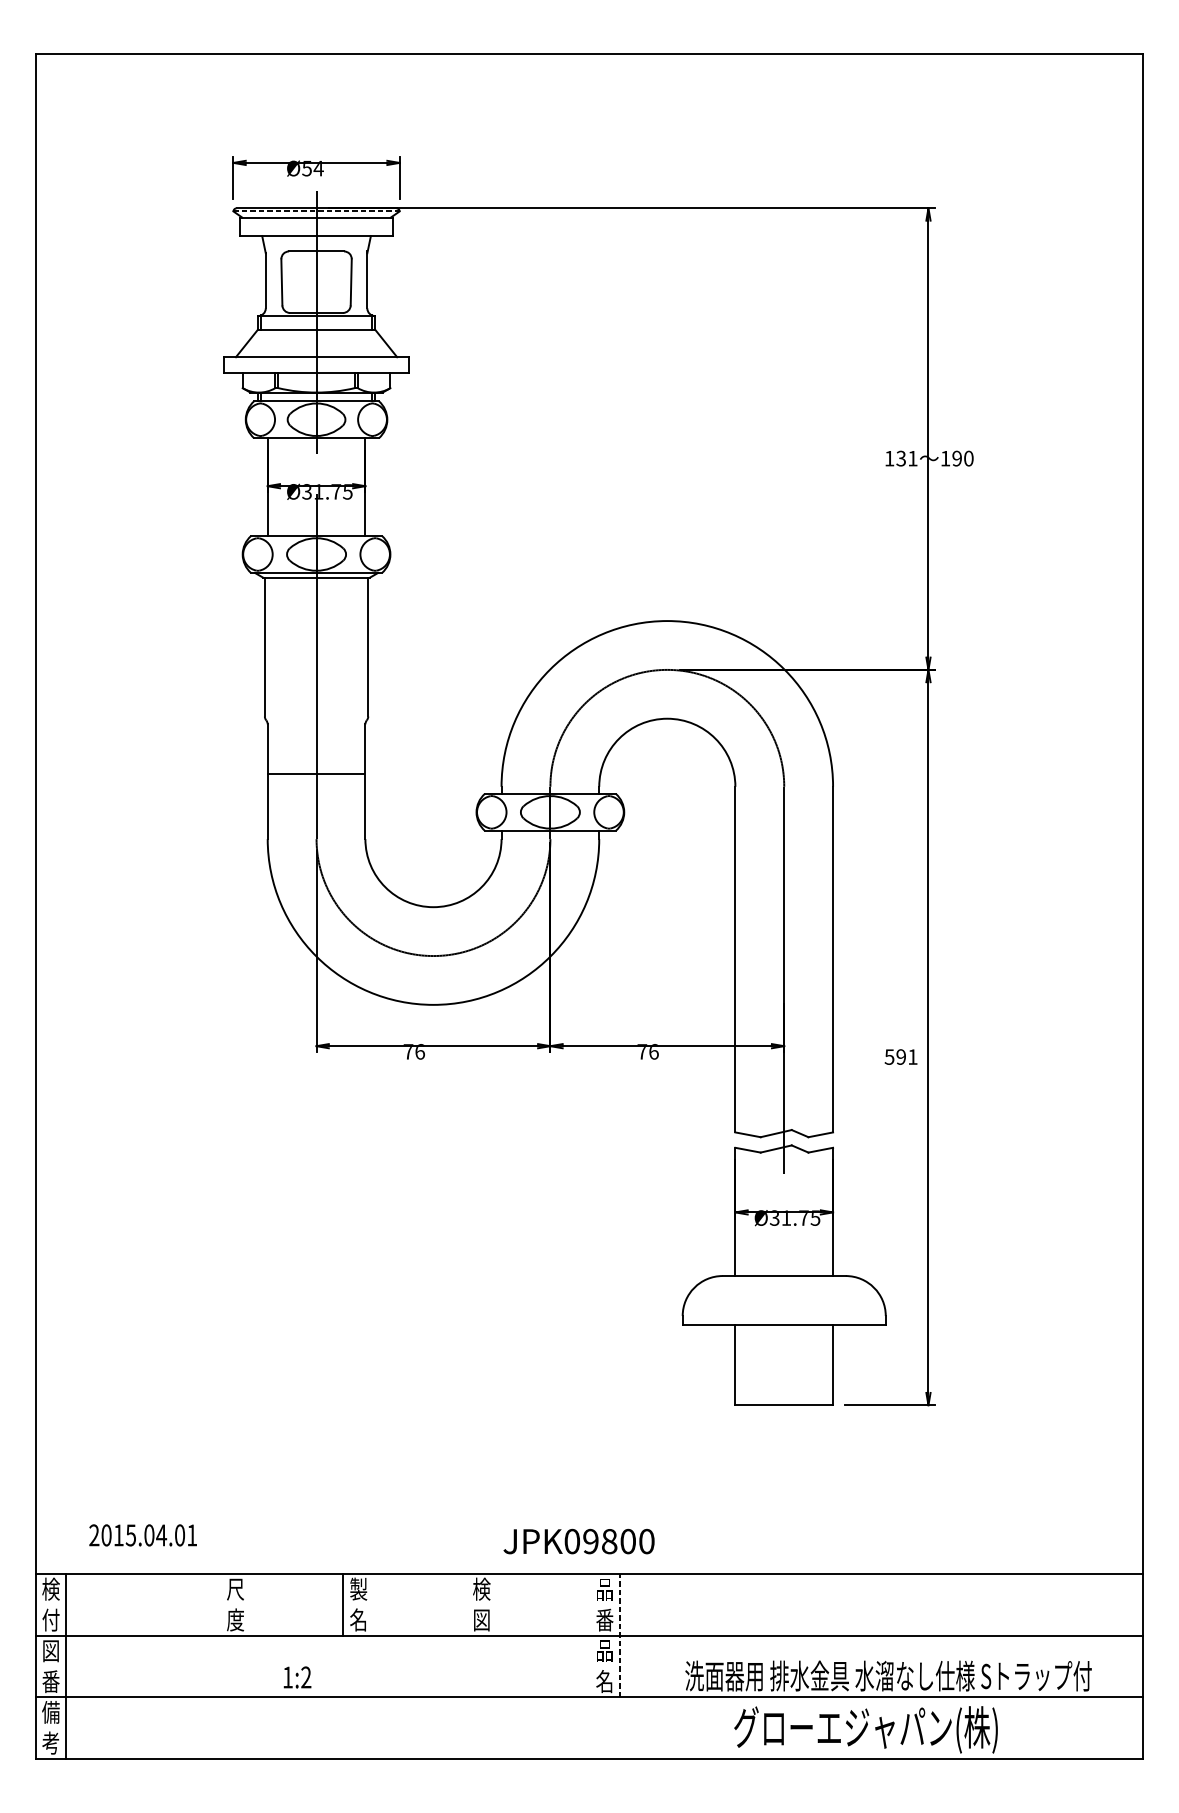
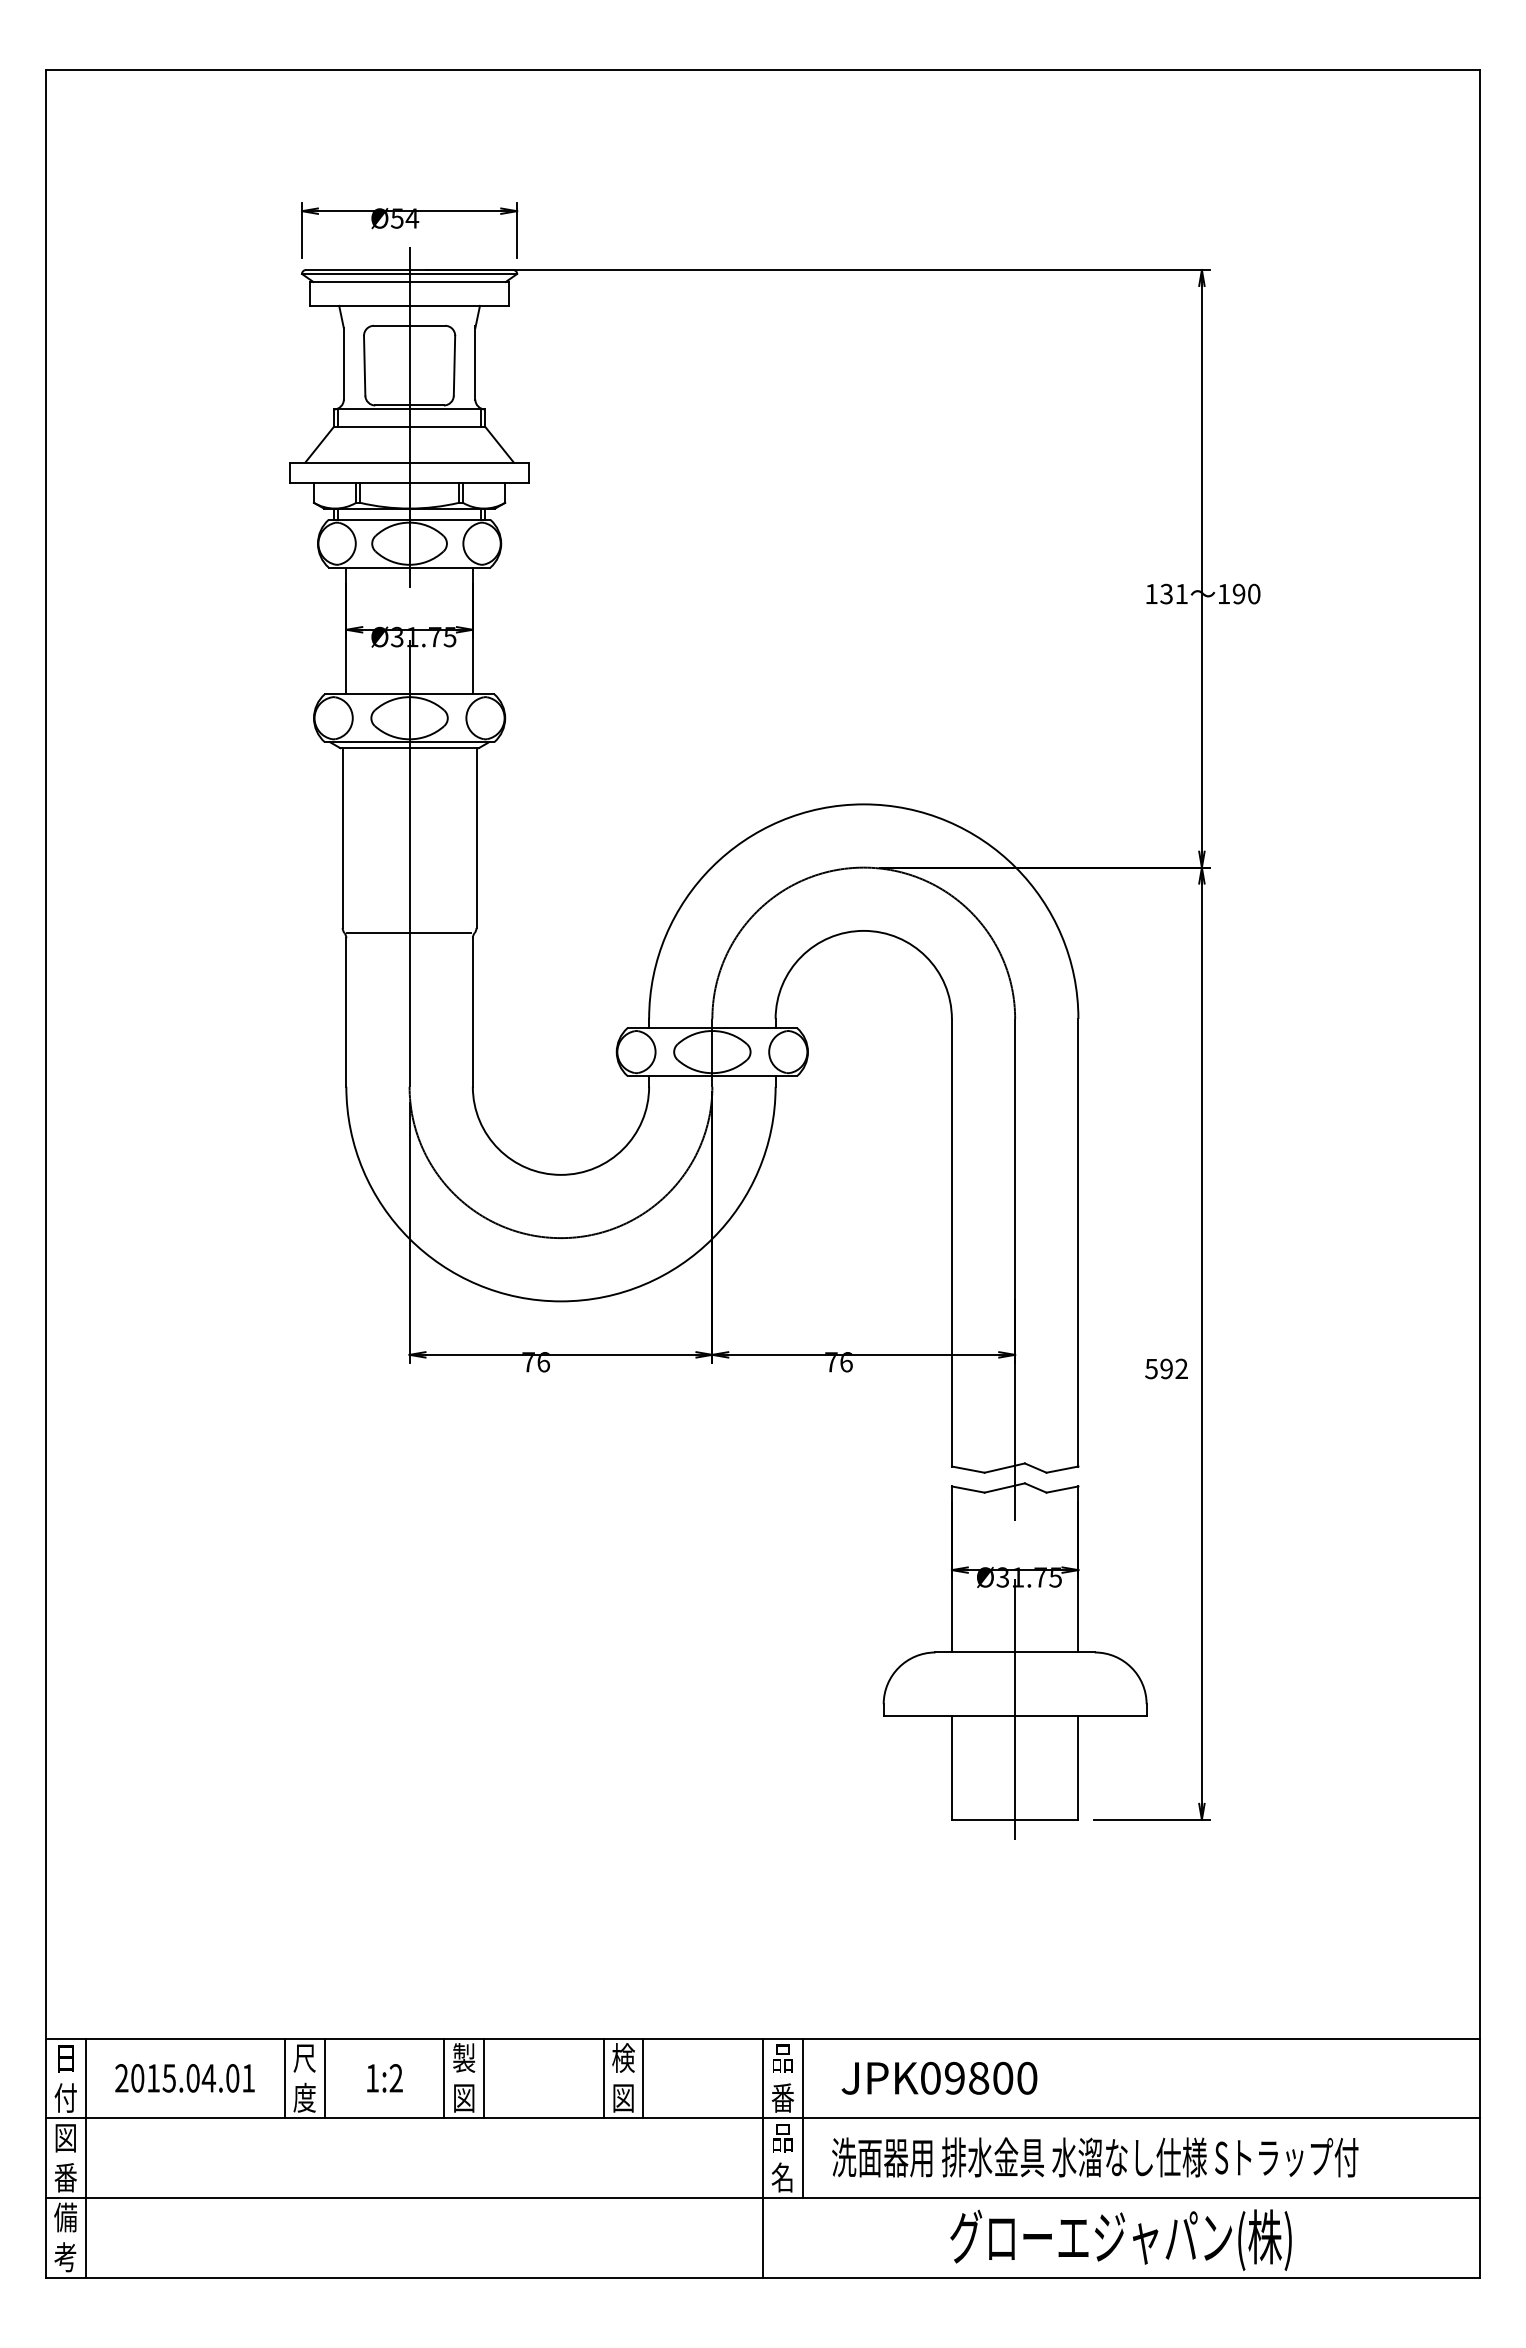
line: (316, 211) -> (409, 274), dashed -> solid
line: (316, 774) -> (409, 933), moved
text: (912, 1056) -> (1181, 1368), 591 -> 592
line: (784, 1319) -> (1015, 1708), added
text: (142, 1535) -> (184, 2078), moved
text: (579, 1540) -> (939, 2077), moved
text: (50, 1588) -> (65, 2057), 検 -> 日
line: (219, 1605) -> (284, 2078), added
line: (250, 1605) -> (324, 2078), added
line: (374, 1605) -> (484, 2078), added
line: (466, 1605) -> (603, 2078), added
line: (497, 1605) -> (643, 2078), added
text: (358, 1619) -> (463, 2097), 名 -> 図
line: (620, 1635) -> (802, 2118), dashed -> solid
line: (589, 1666) -> (763, 2157), added
text: (888, 1676) -> (1095, 2157), moved
text: (297, 1677) -> (384, 2078), moved

